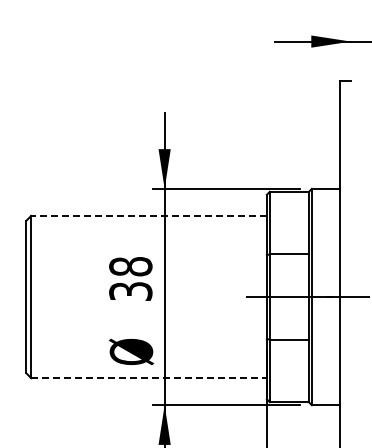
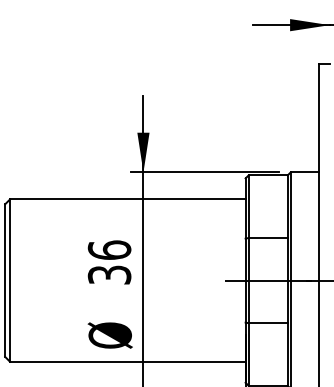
line: (149, 215) -> (128, 199), dashed -> solid
text: (130, 266) -> (109, 250), 38 -> 36
line: (149, 378) -> (128, 362), dashed -> solid

